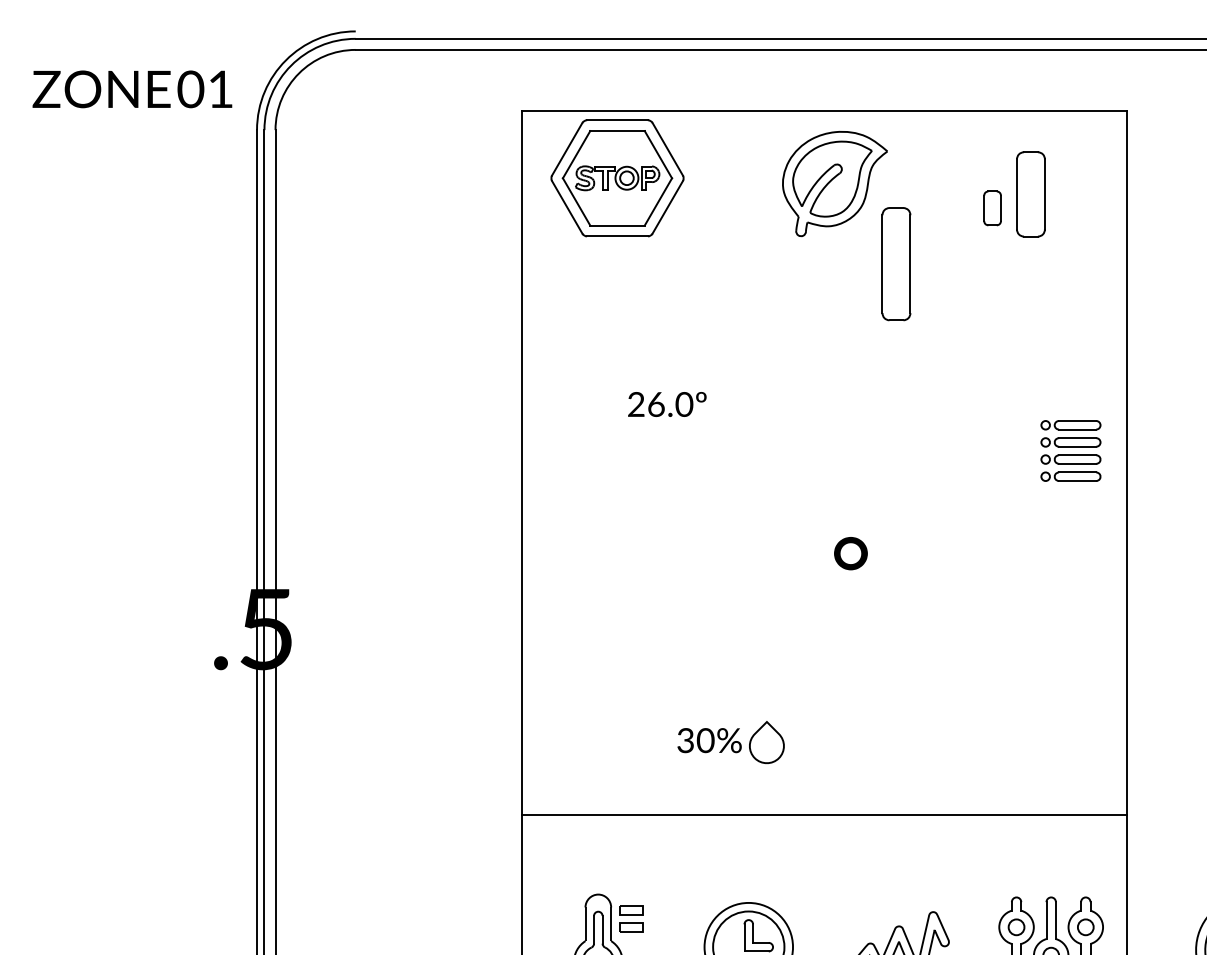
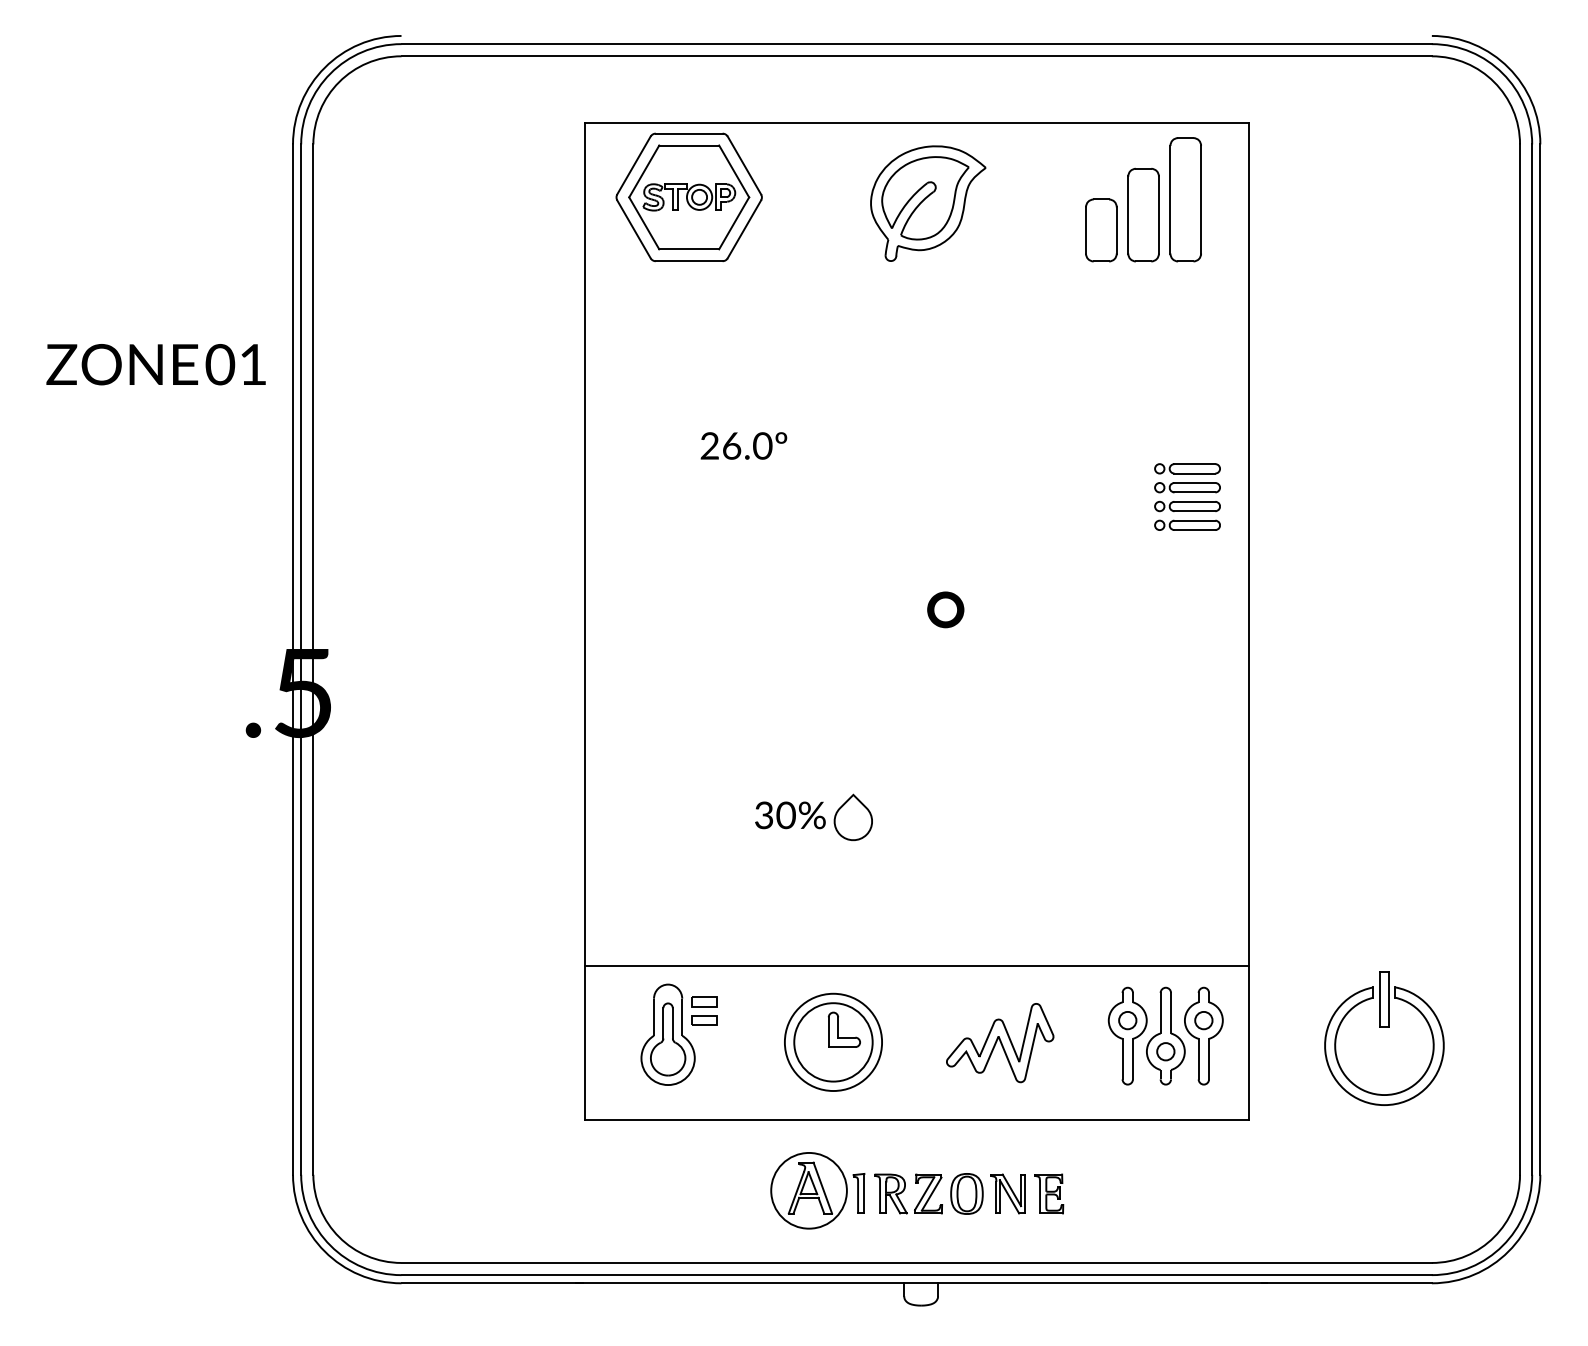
text: (131, 89) -> (155, 364), moved
part: (992, 208) -> (1101, 230), size x1.67
part: (896, 263) -> (1185, 199), moved
line: (824, 815) -> (916, 966), moved

